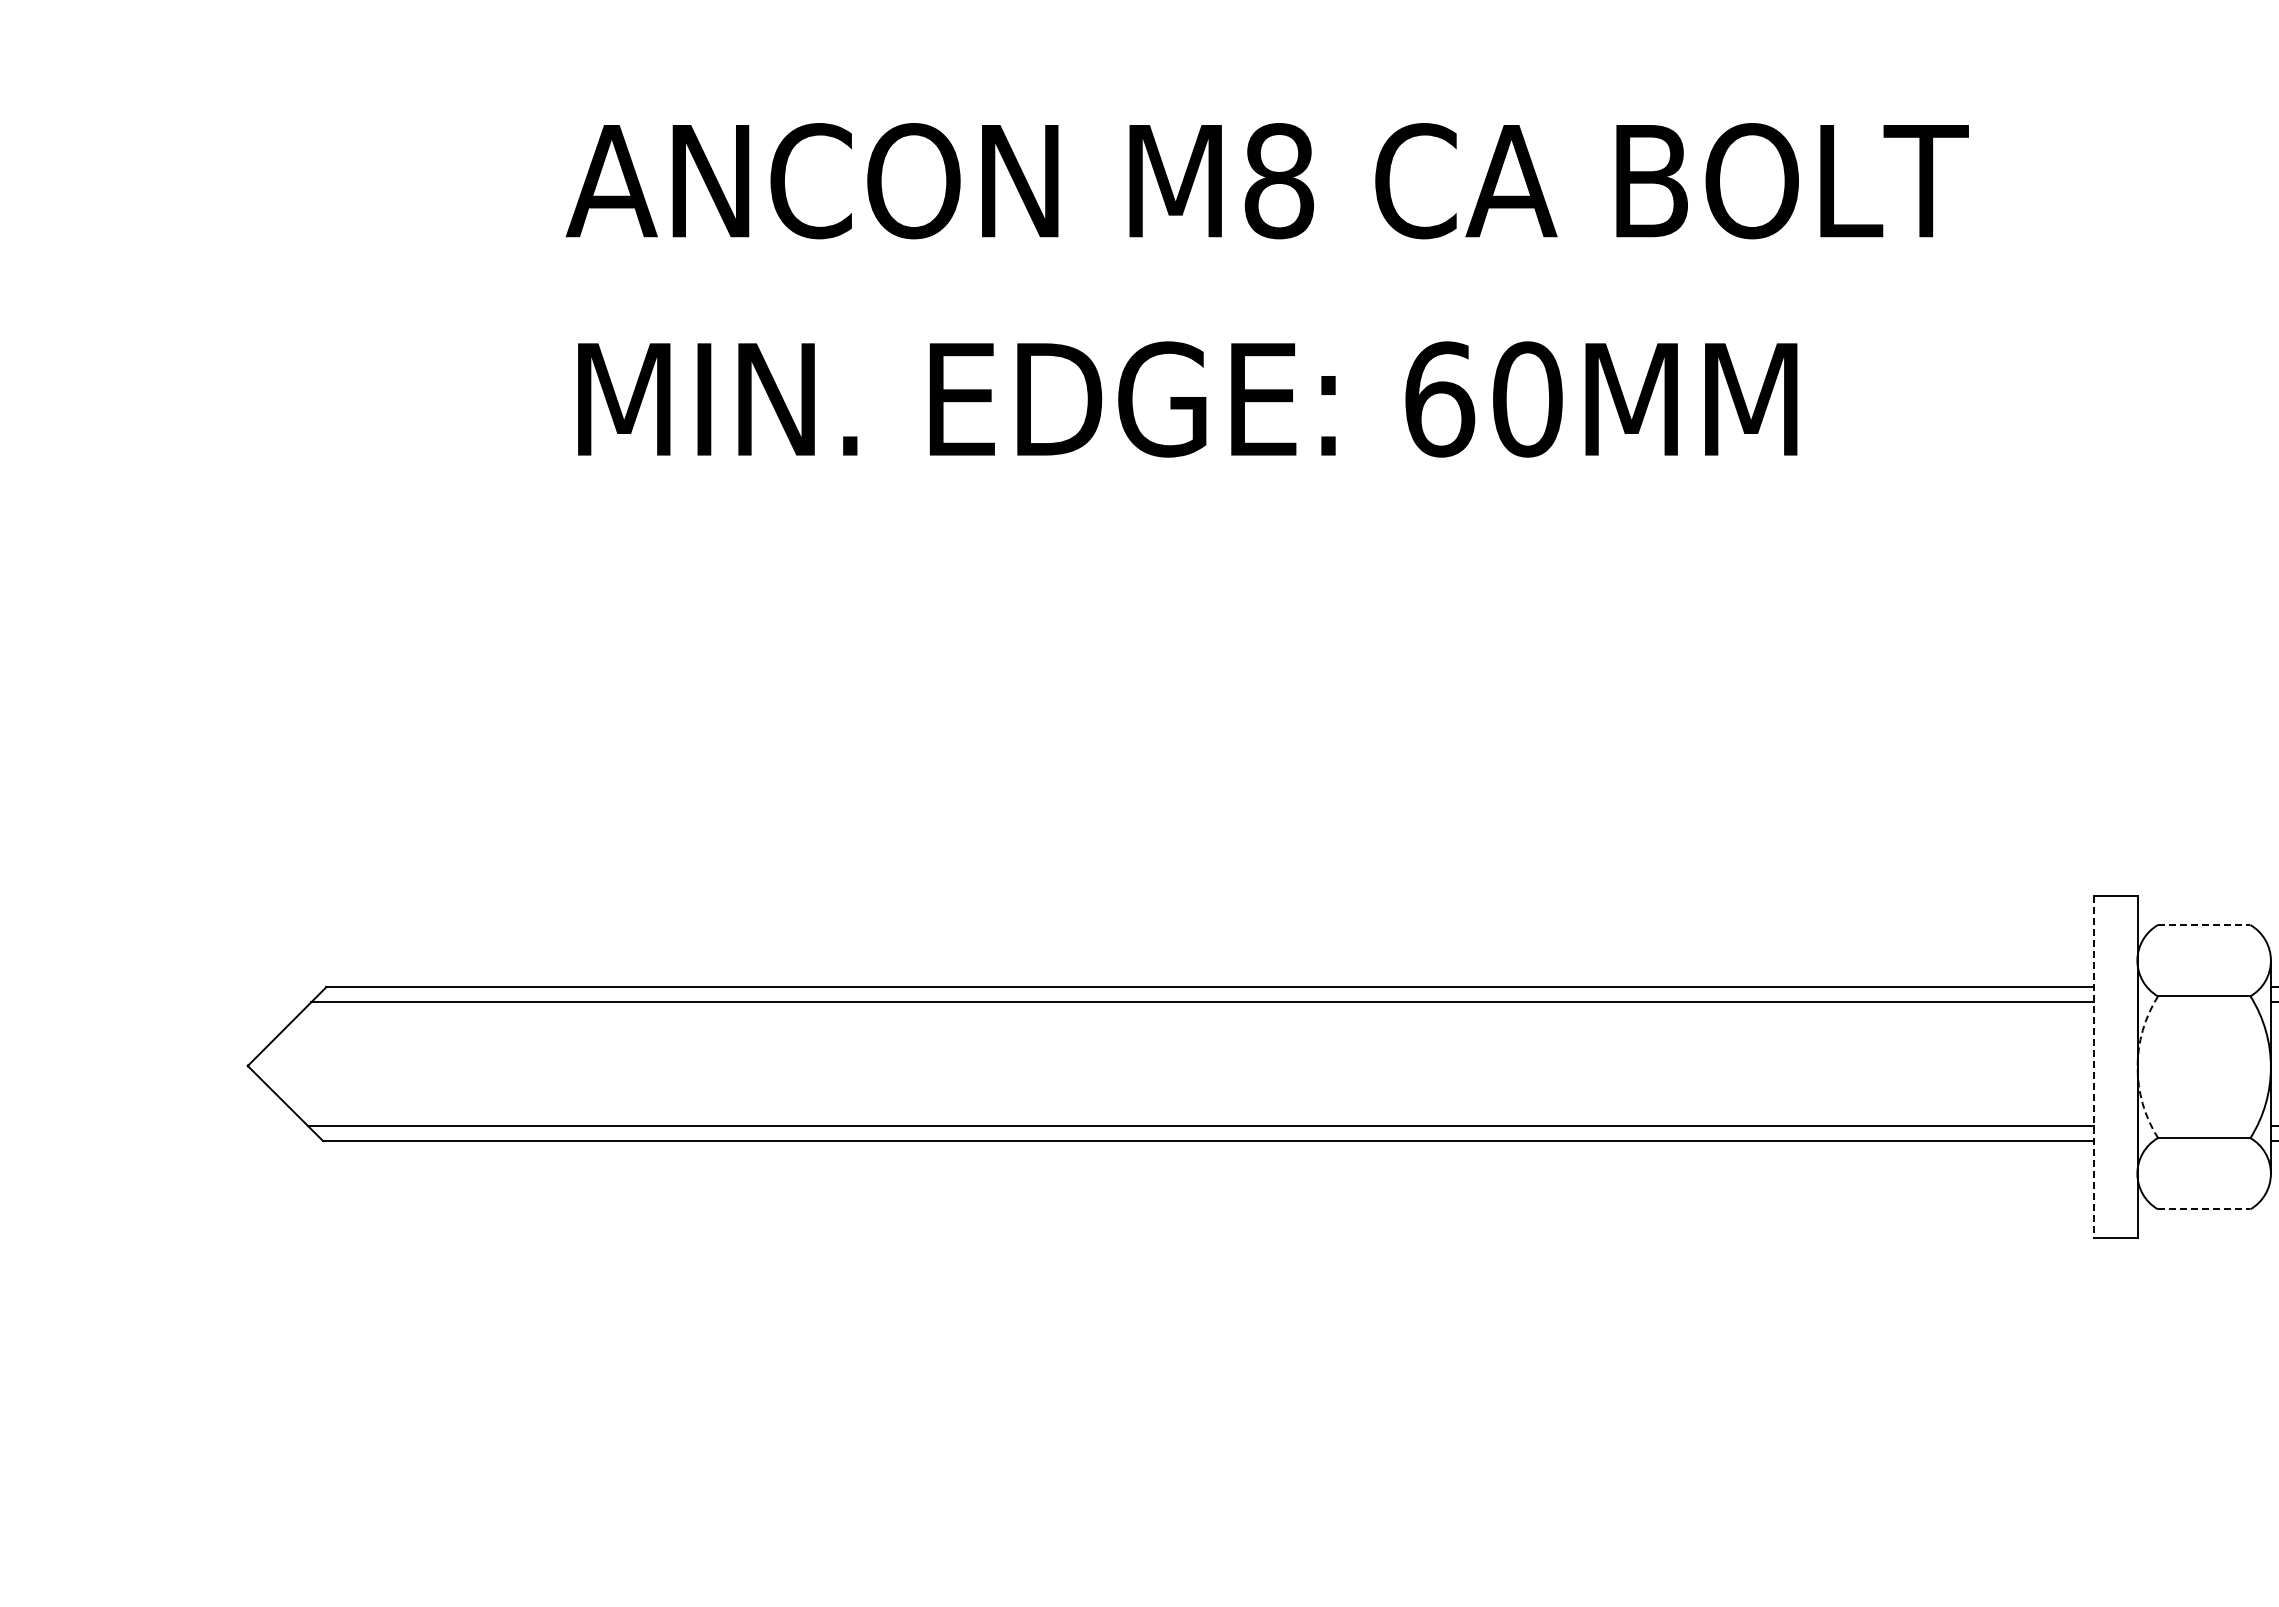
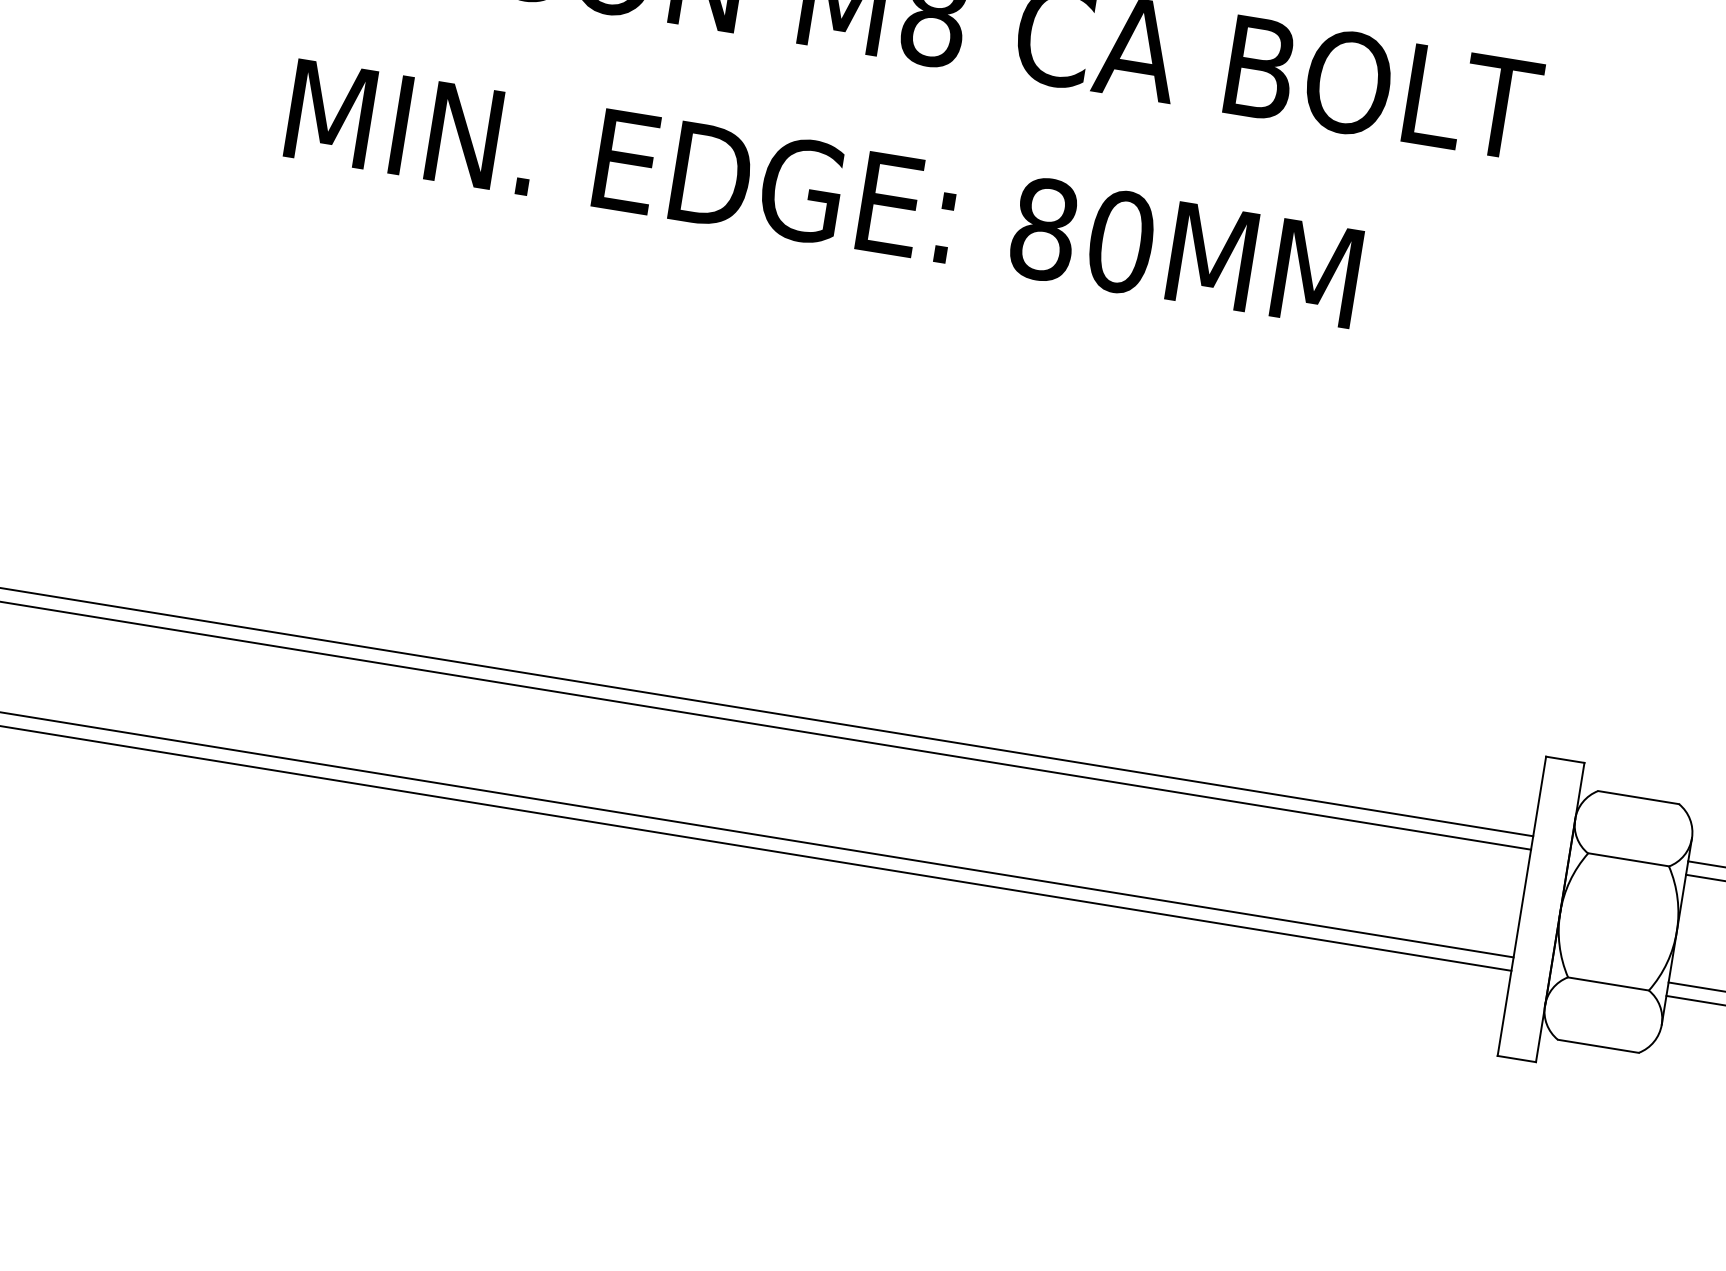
text: (1440, 399) -> (1045, 229), 60MM -> 80MM
line: (2204, 925) -> (1638, 798), dashed -> solid
line: (2093, 1067) -> (1521, 906), dashed -> solid
arc: (2137, 1067) -> (1560, 912), dashed -> solid
line: (2204, 1209) -> (1598, 1046), dashed -> solid

